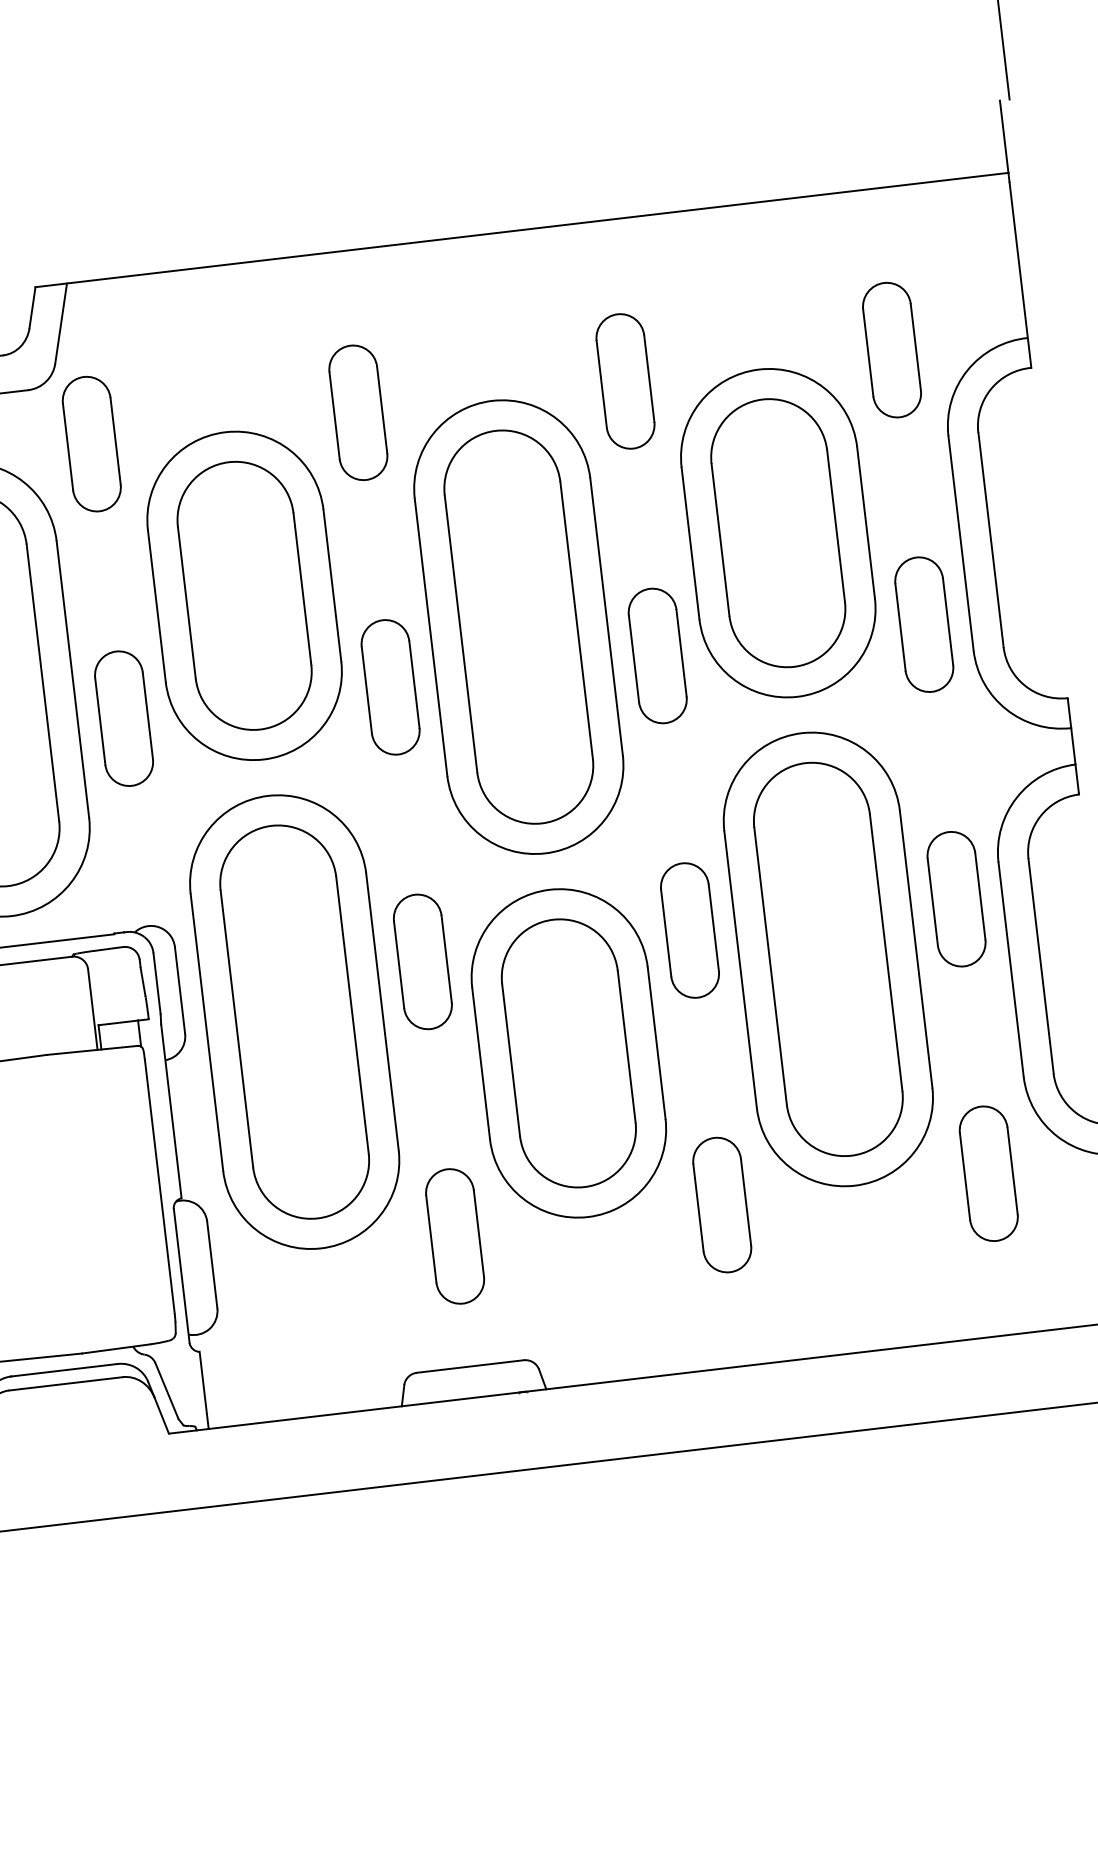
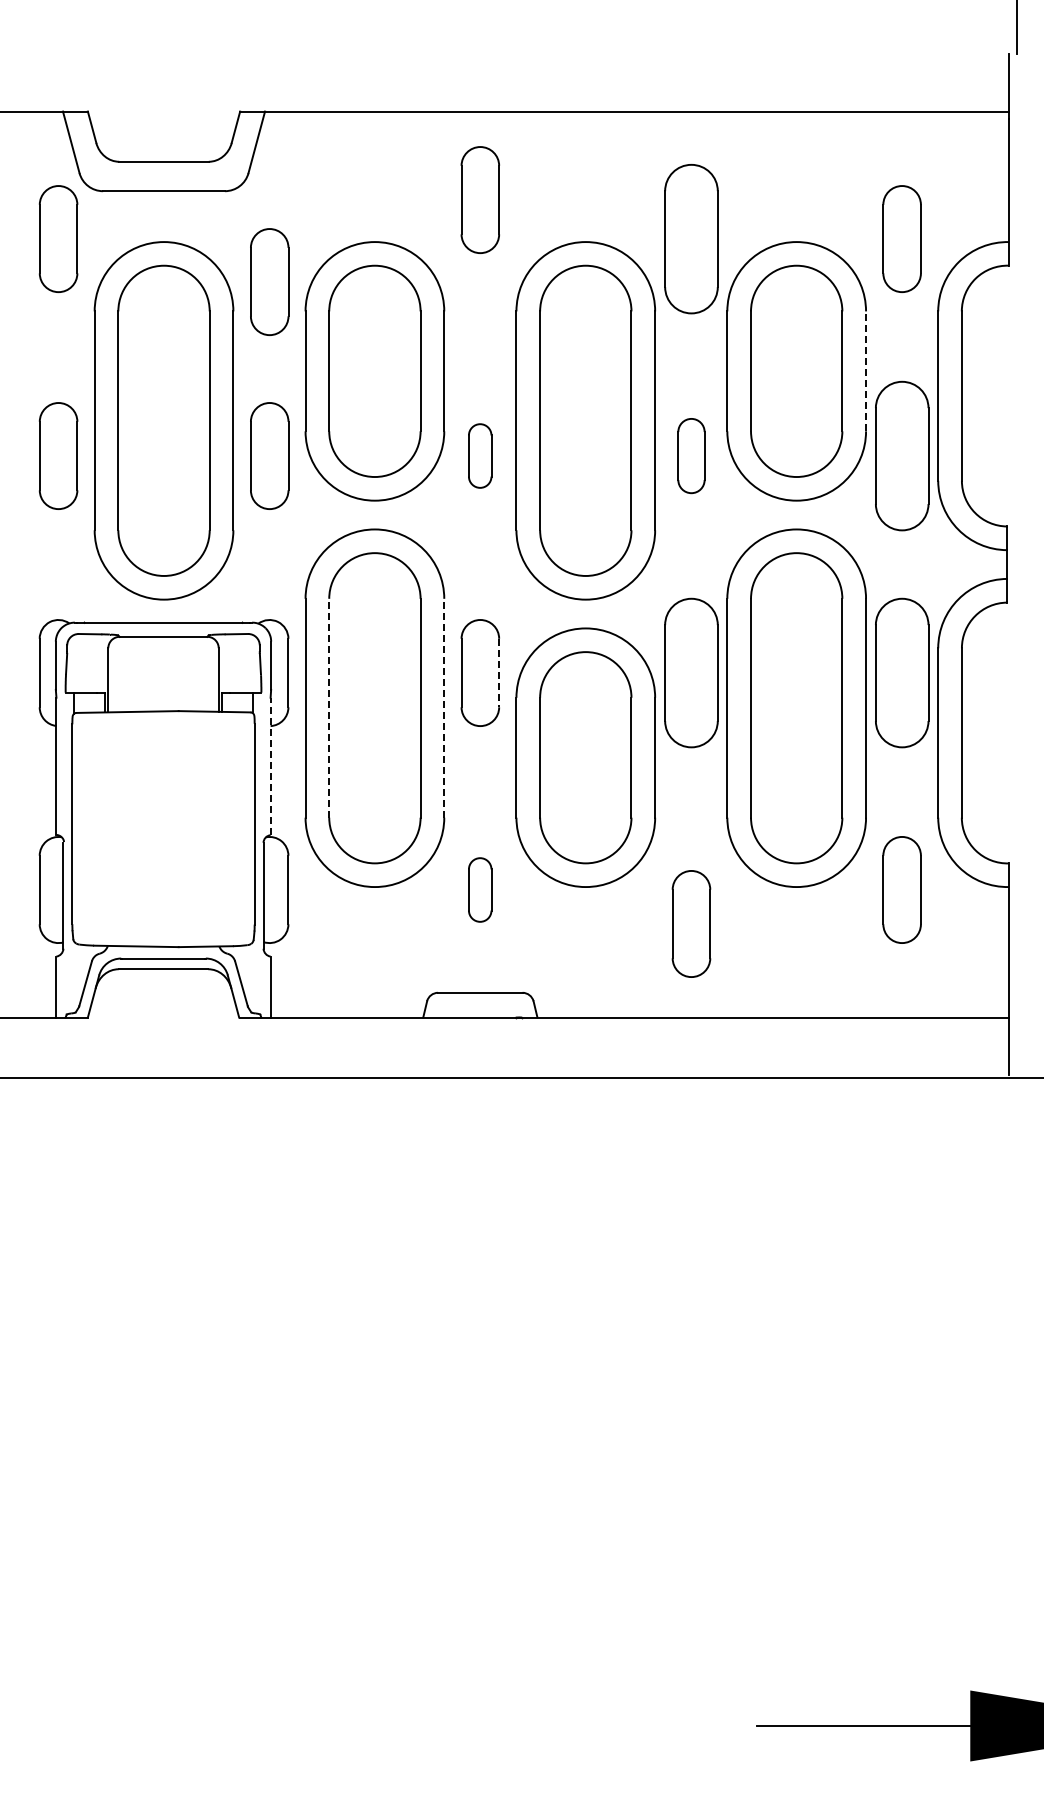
part: (625, 380) -> (691, 238), size x1.4
part: (357, 412) -> (479, 199), moved
part: (91, 443) -> (269, 281), moved
line: (866, 522) -> (866, 371), solid -> dashed
part: (923, 624) -> (901, 455), size x1.4
part: (657, 655) -> (691, 455), size x0.7
part: (389, 686) -> (479, 455), size x0.6
part: (955, 898) -> (901, 672), size x1.4
part: (689, 929) -> (691, 672), size x1.4
line: (447, 959) -> (499, 673), solid -> dashed
line: (382, 1010) -> (444, 707), solid -> dashed
line: (237, 1027) -> (329, 707), solid -> dashed
line: (171, 1111) -> (270, 766), solid -> dashed
part: (722, 1204) -> (691, 923), moved
part: (453, 1235) -> (479, 889), size x0.6

